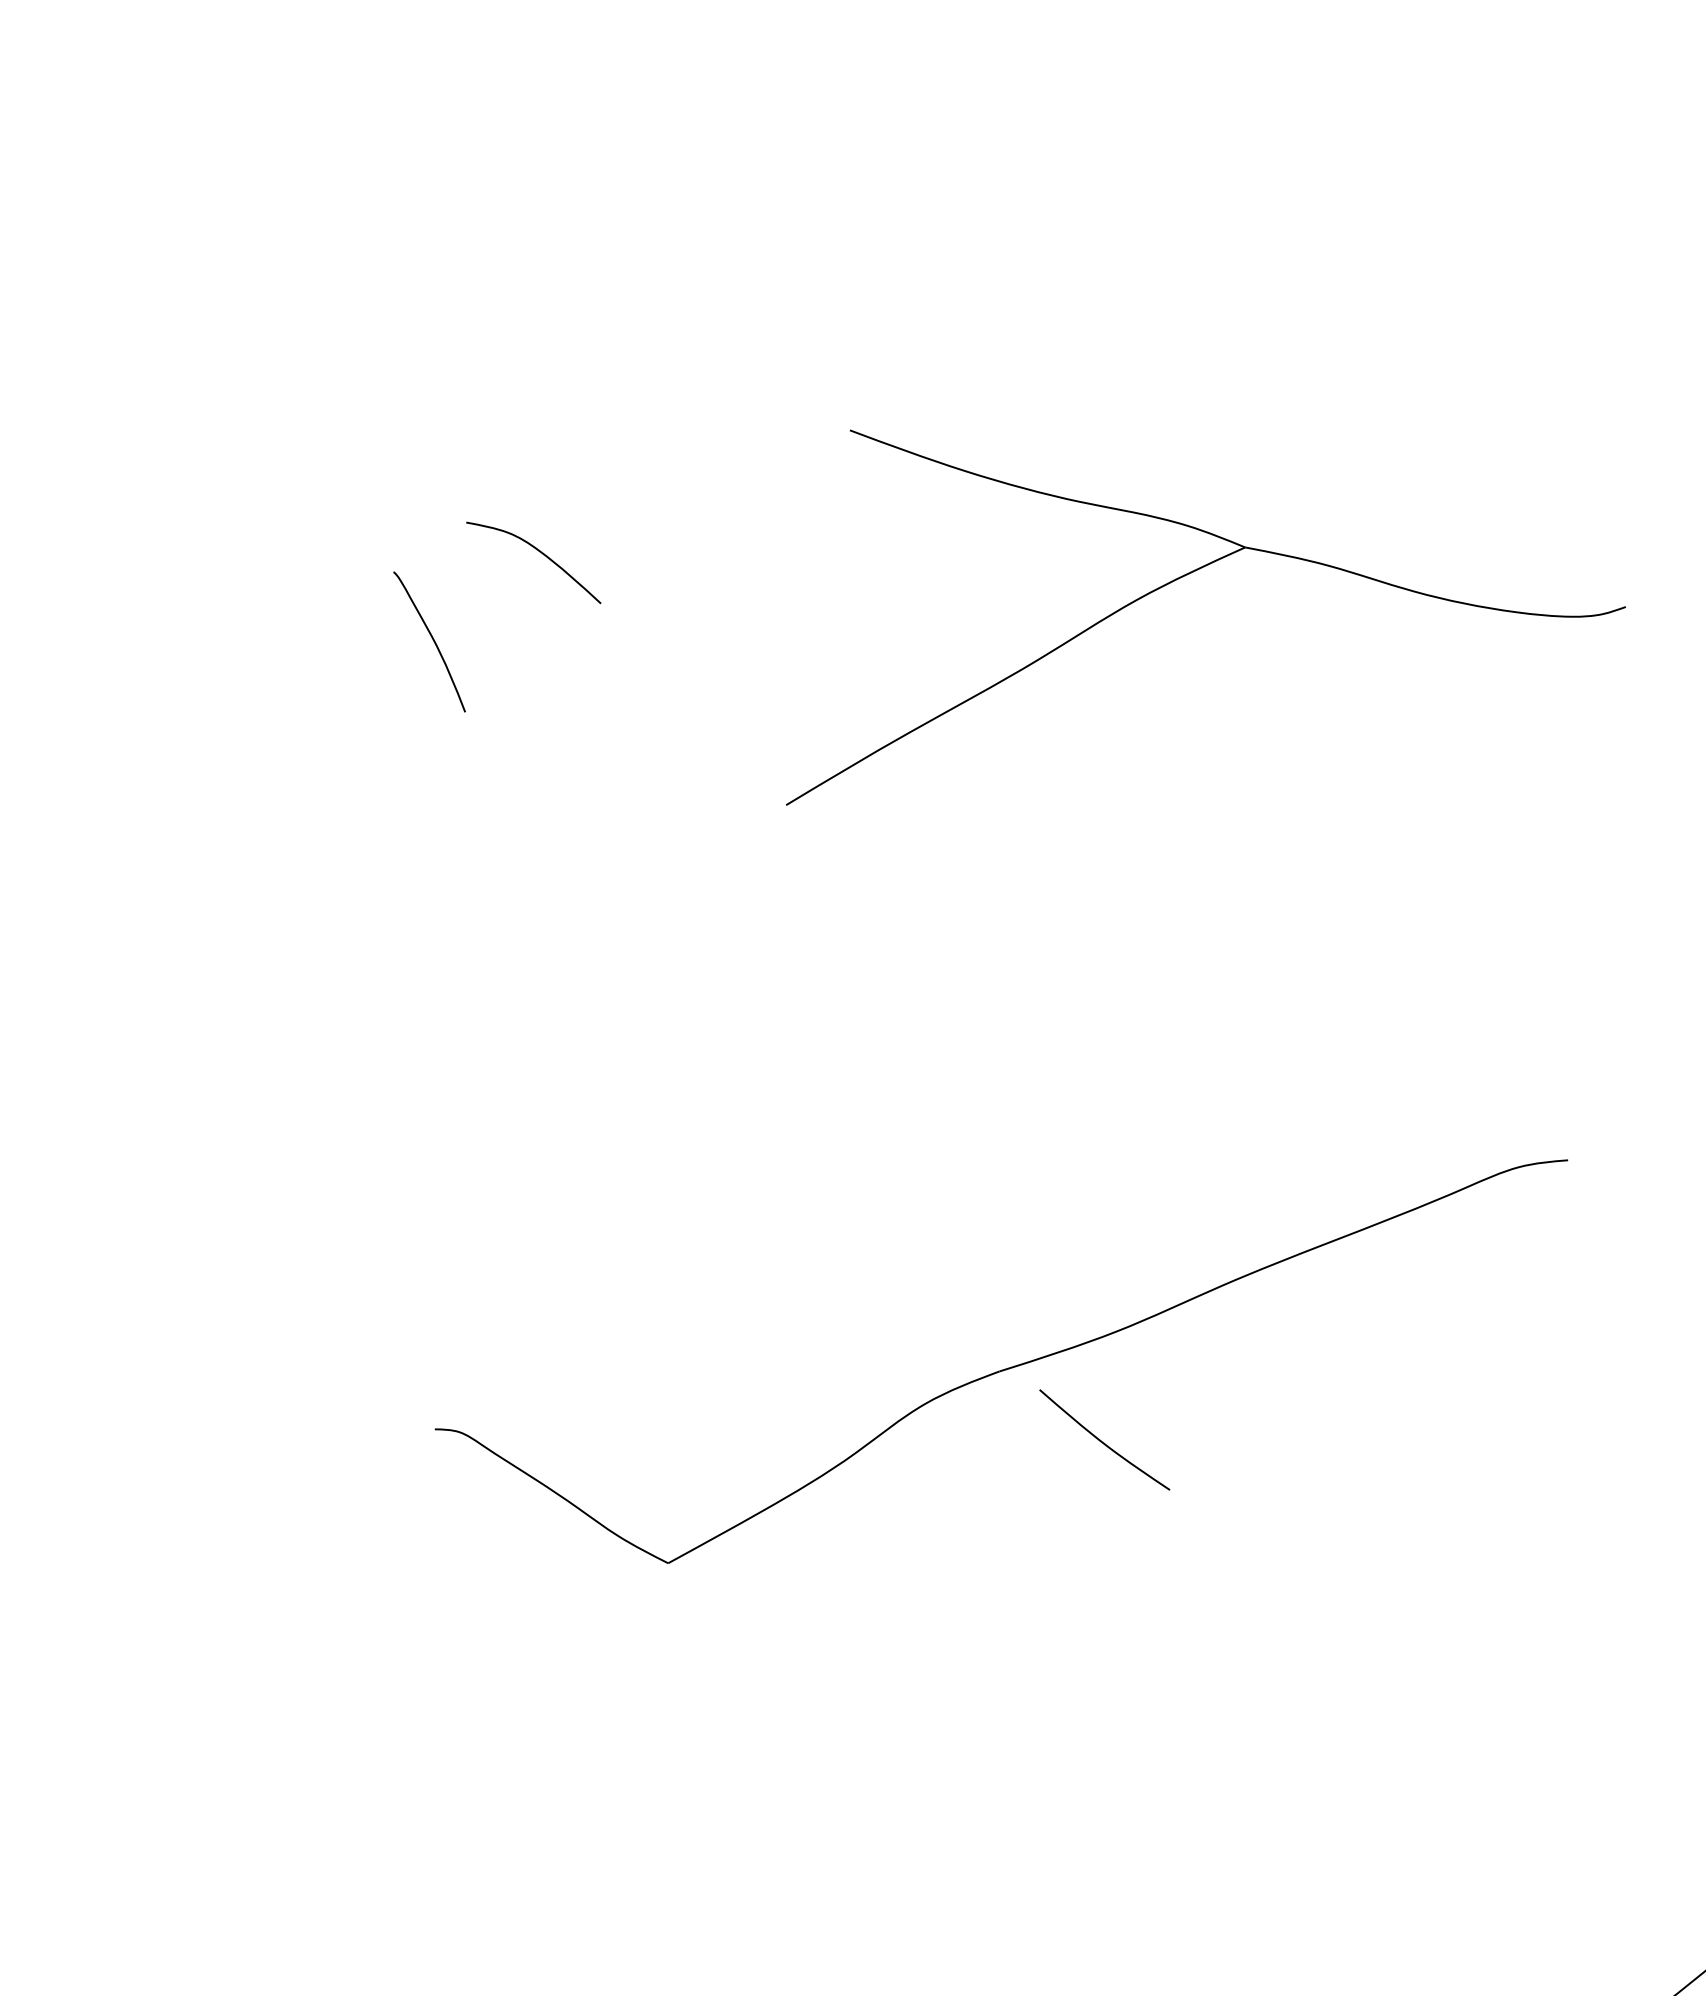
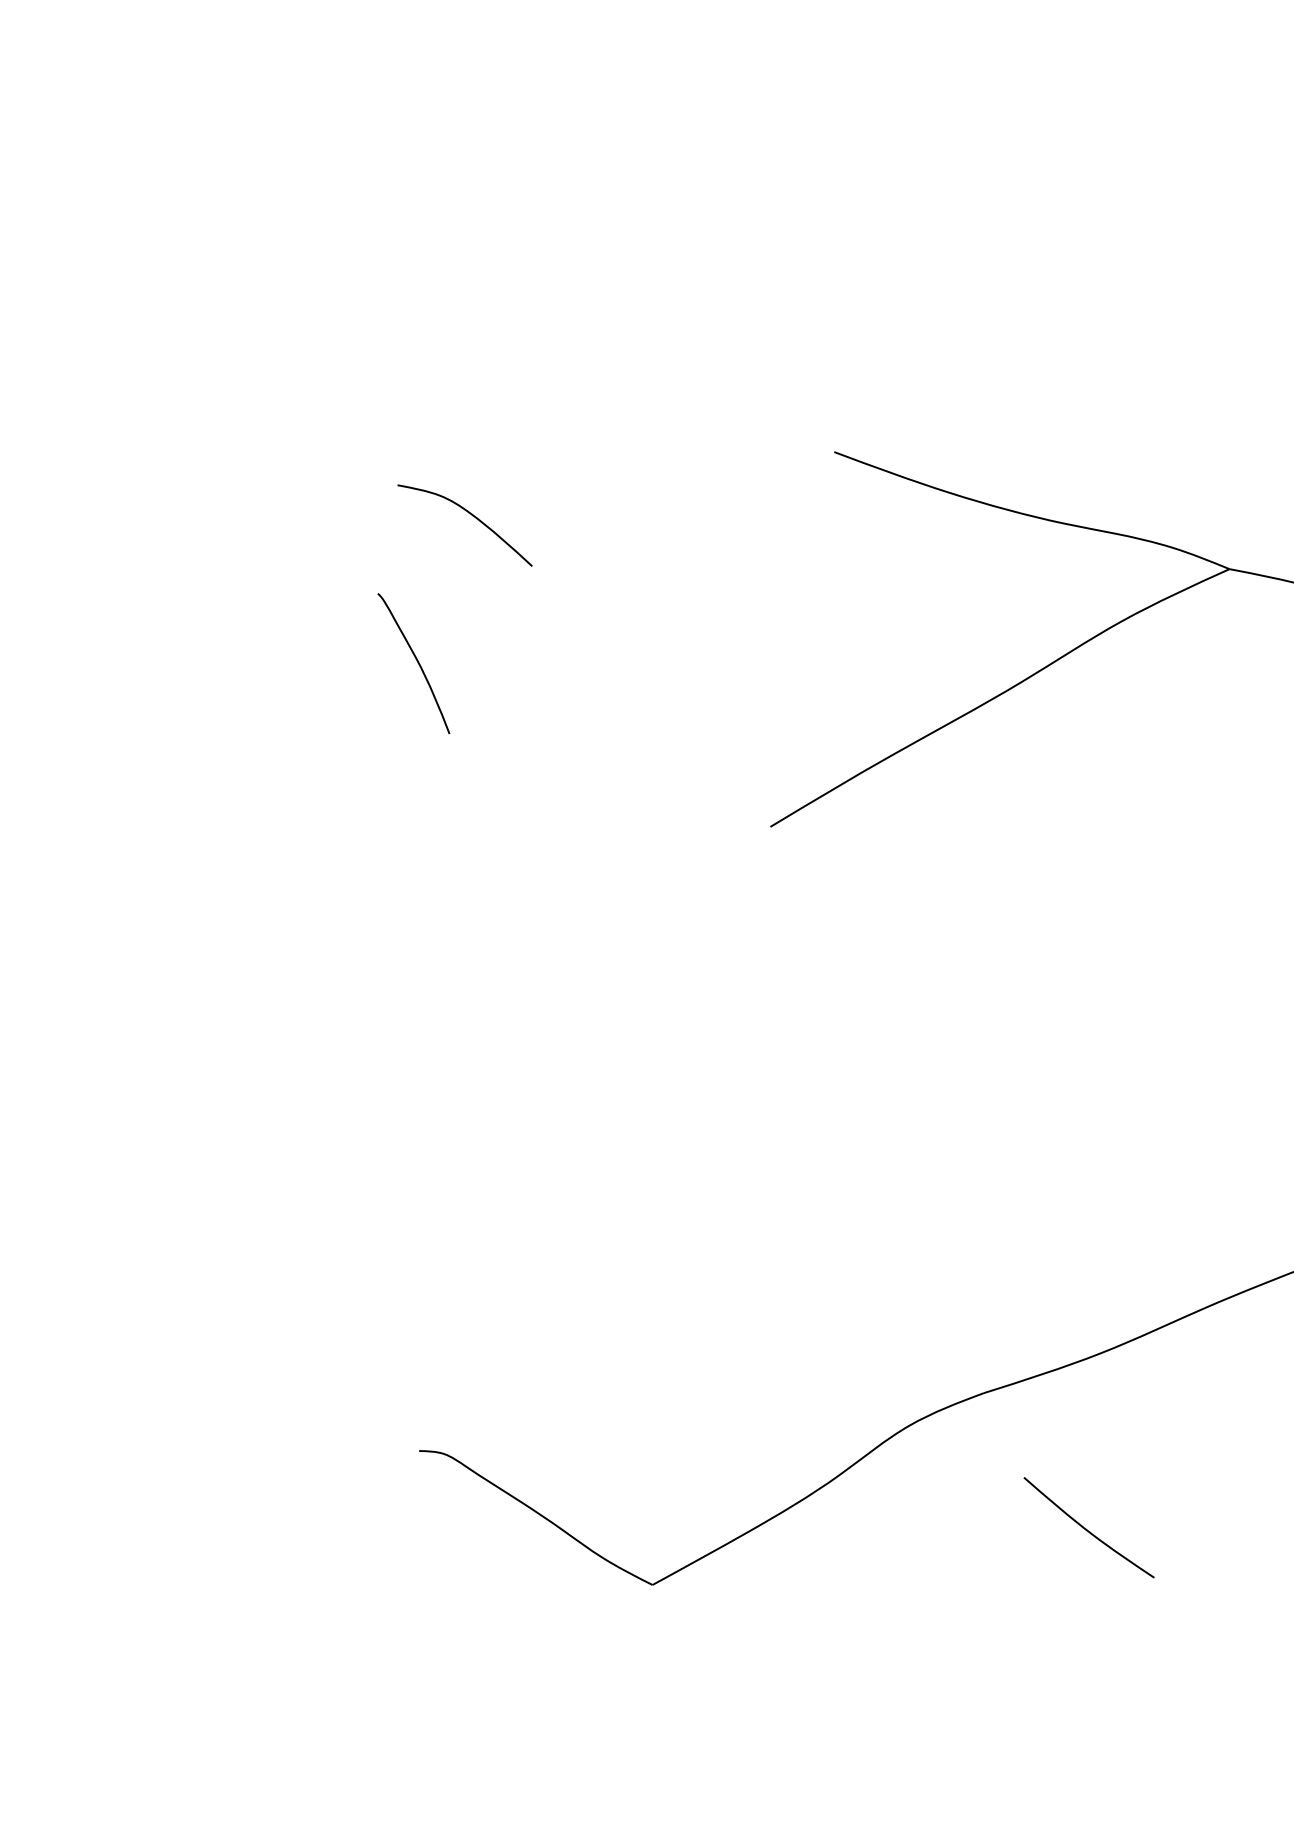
curve: (539, 552) -> (470, 515), moved
curve: (1102, 1441) -> (1086, 1529), moved

